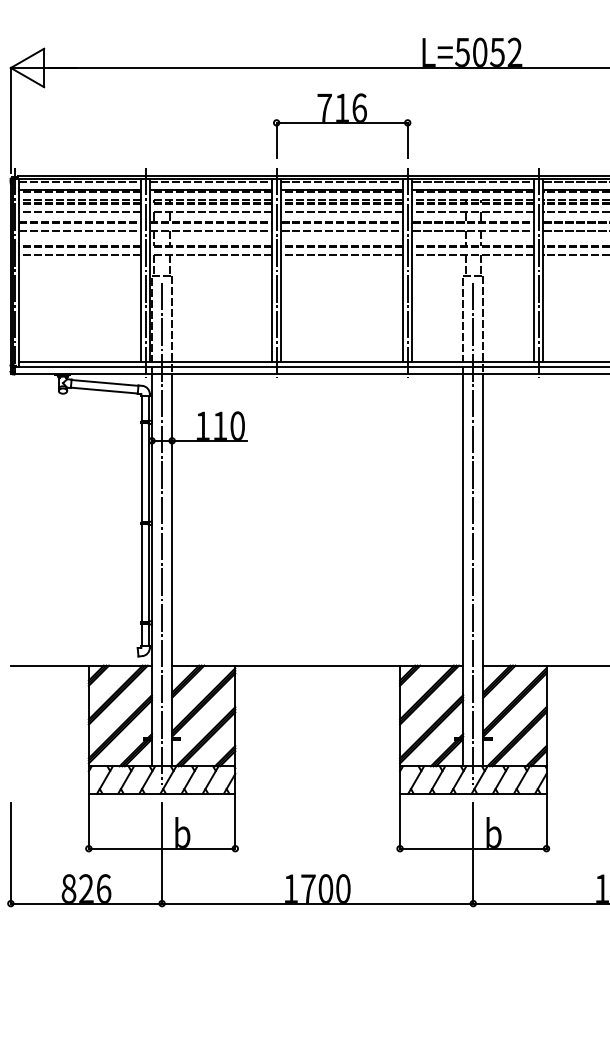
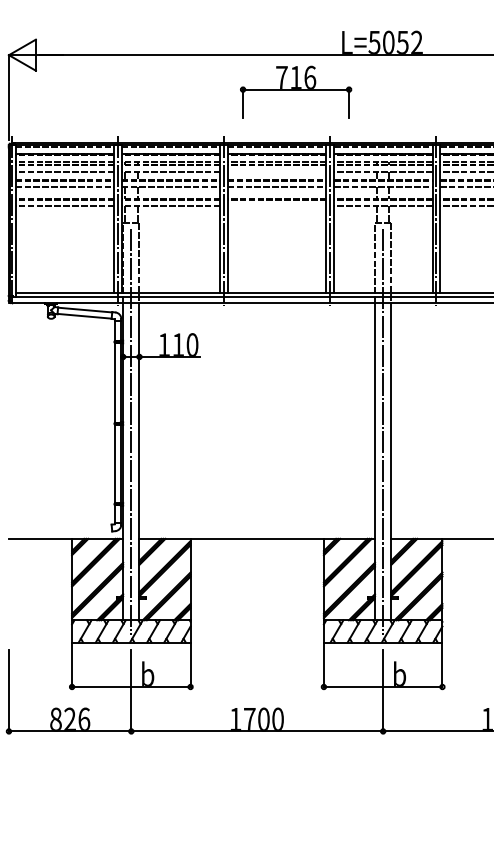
part: (342, 125) -> (296, 91), moved
line: (341, 212) -> (276, 172), removed
line: (341, 254) -> (276, 206), removed

